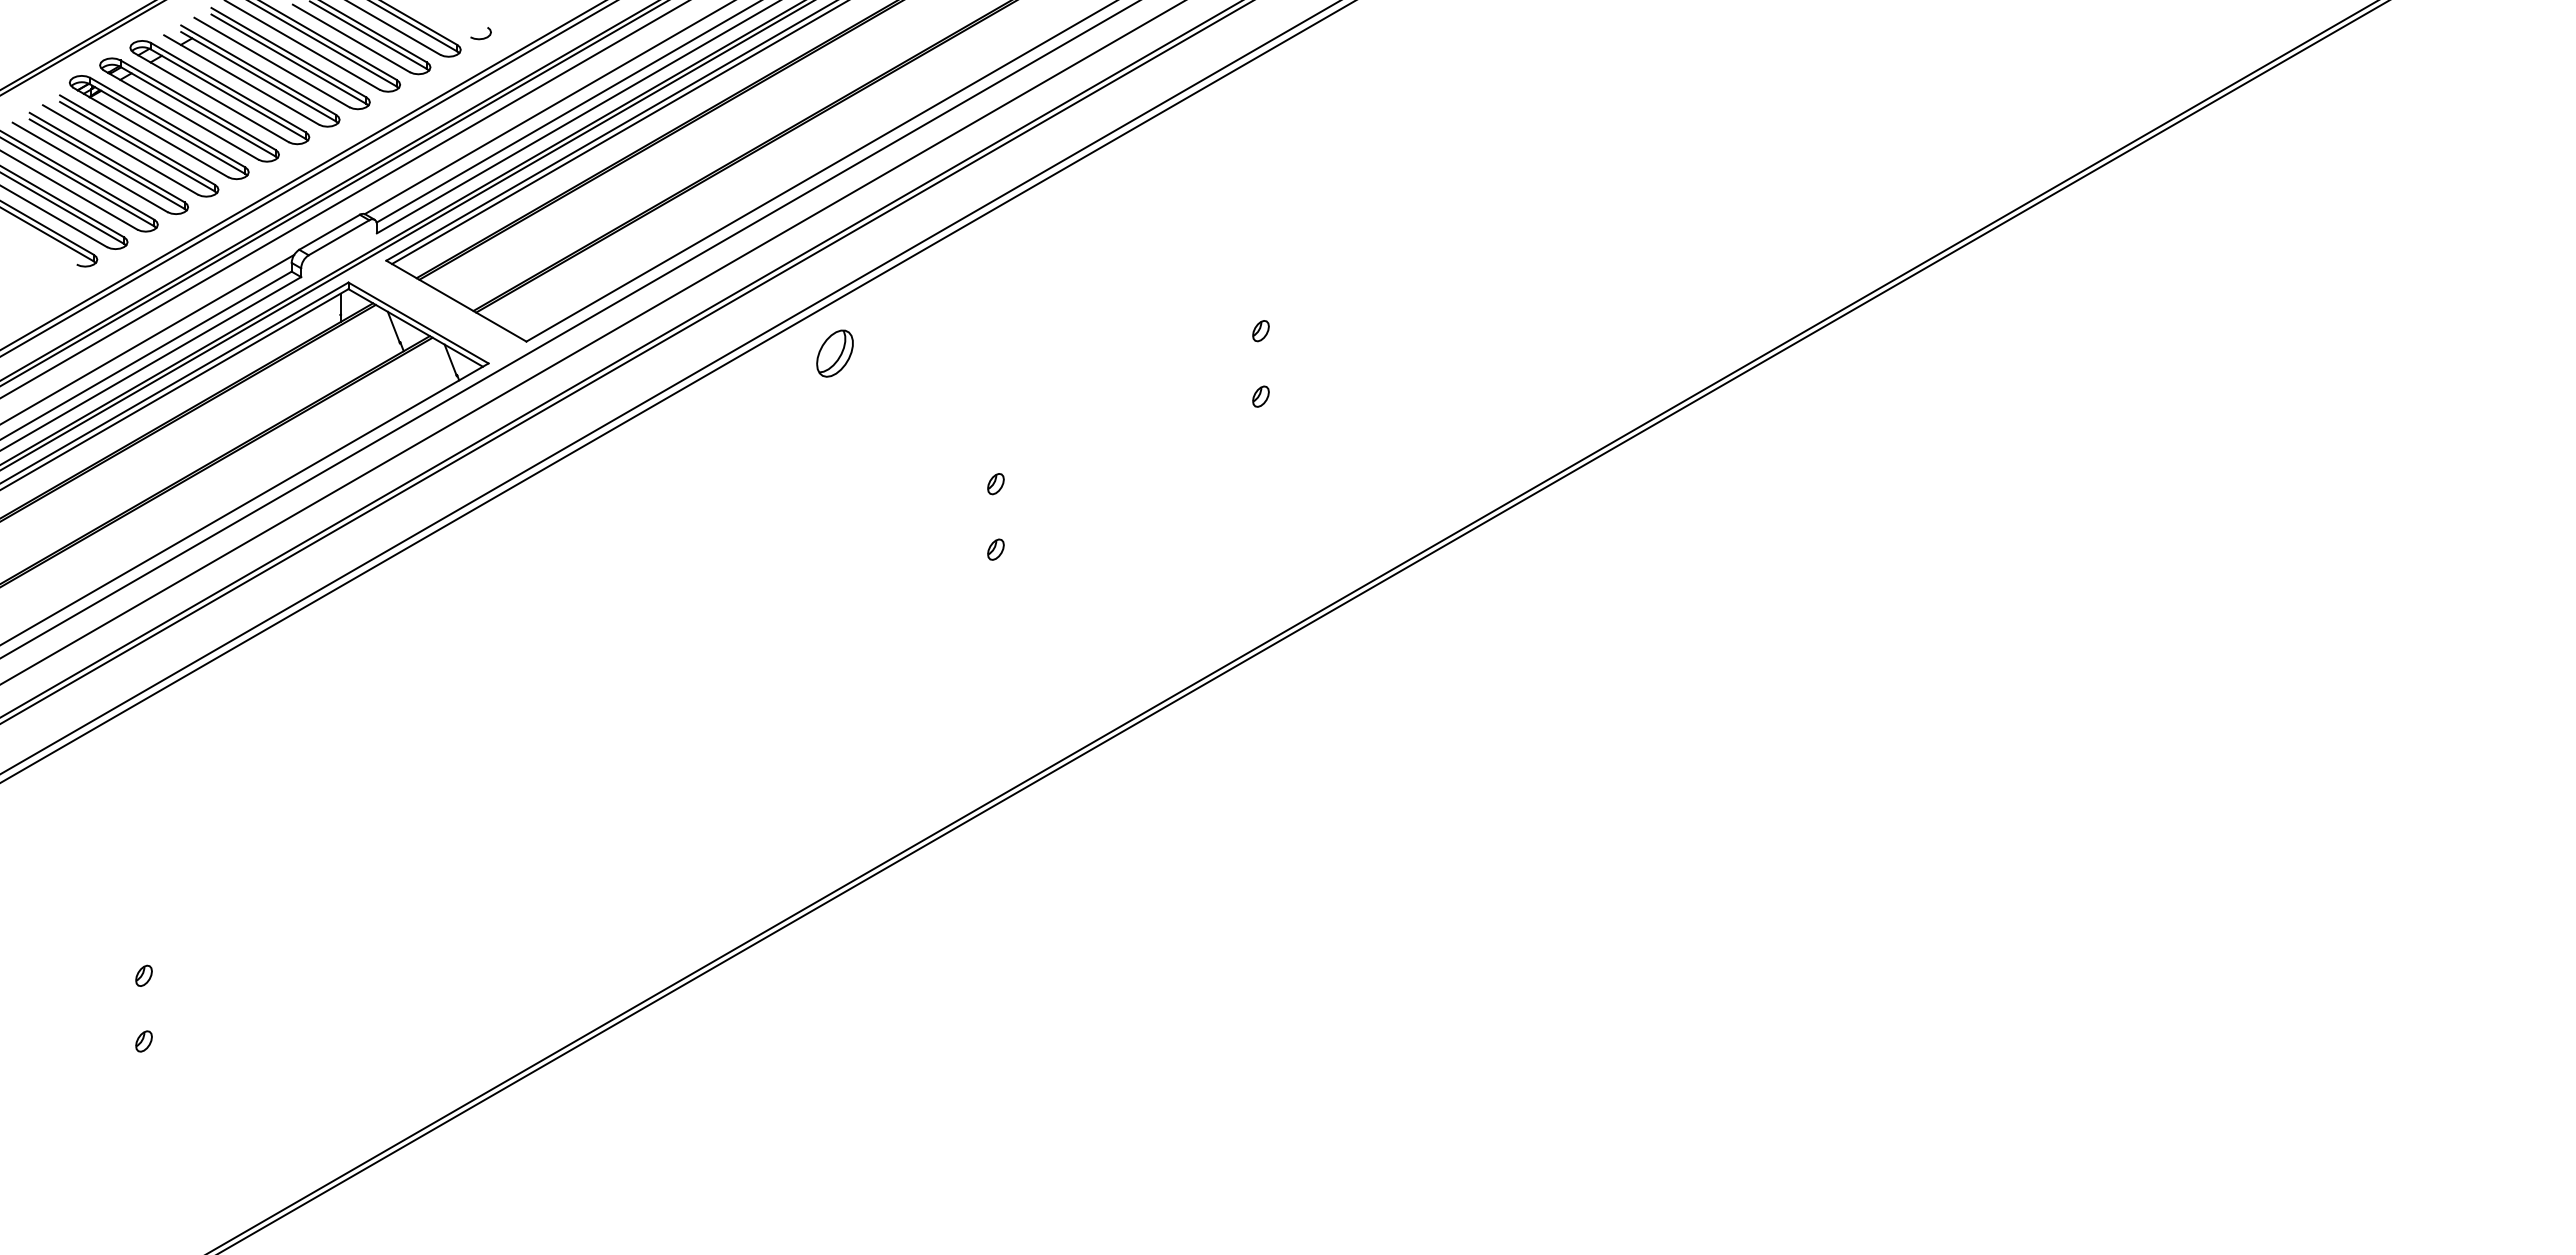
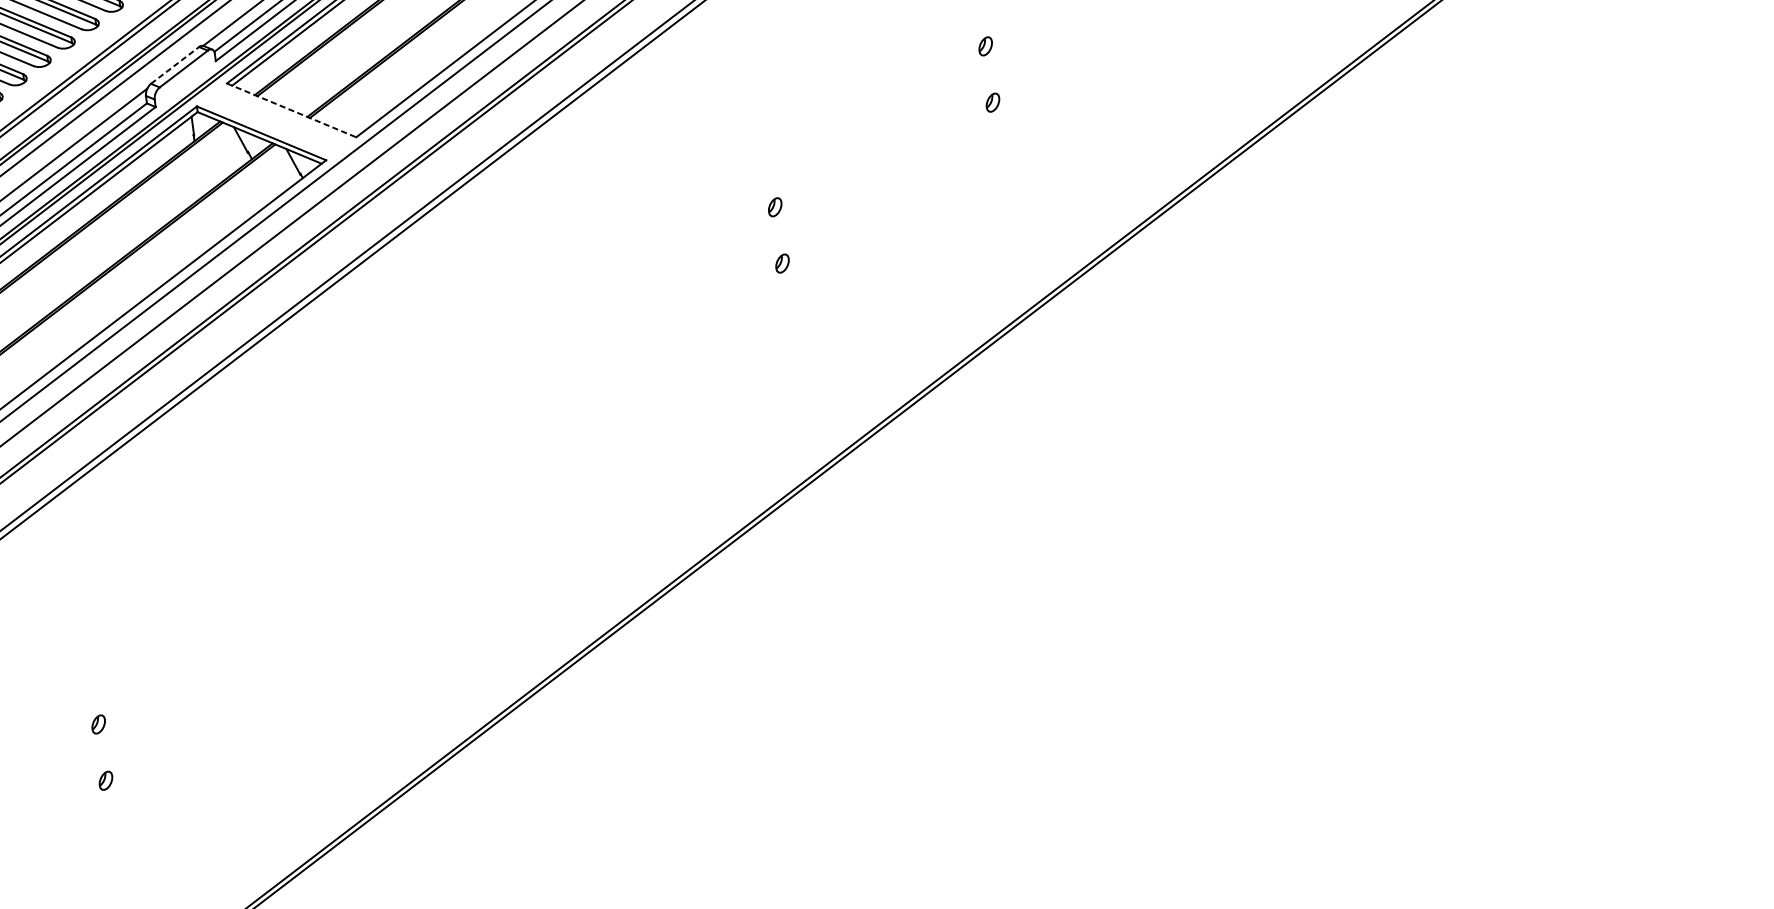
line: (329, 232) -> (175, 65), solid -> dashed
line: (456, 301) -> (291, 110), solid -> dashed
part: (834, 353) -> (622, 113), removed

